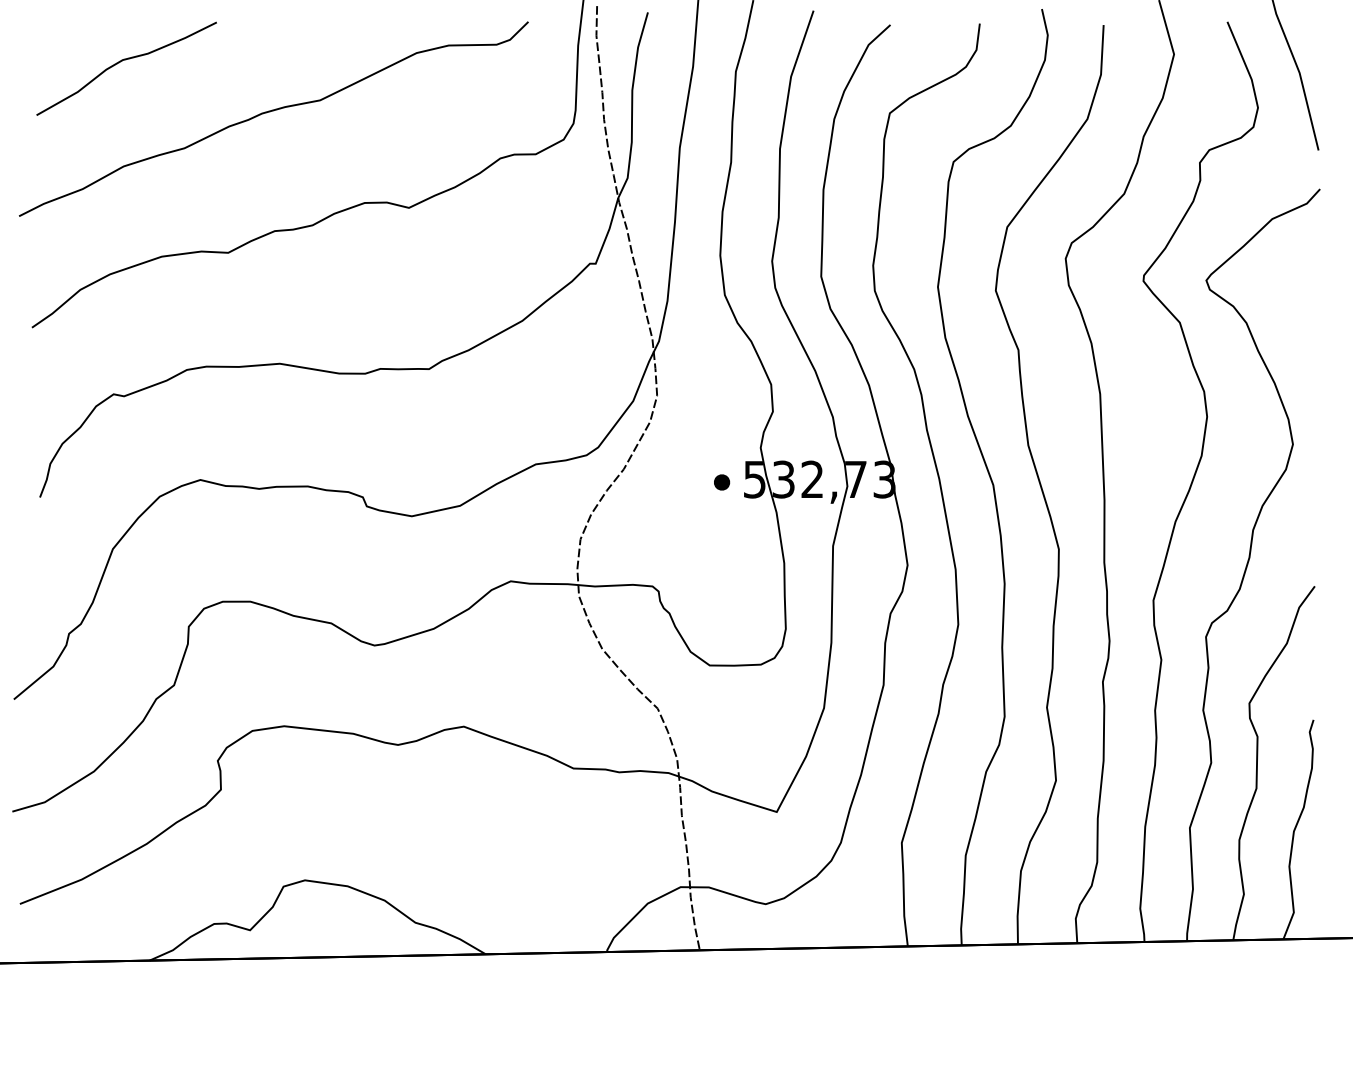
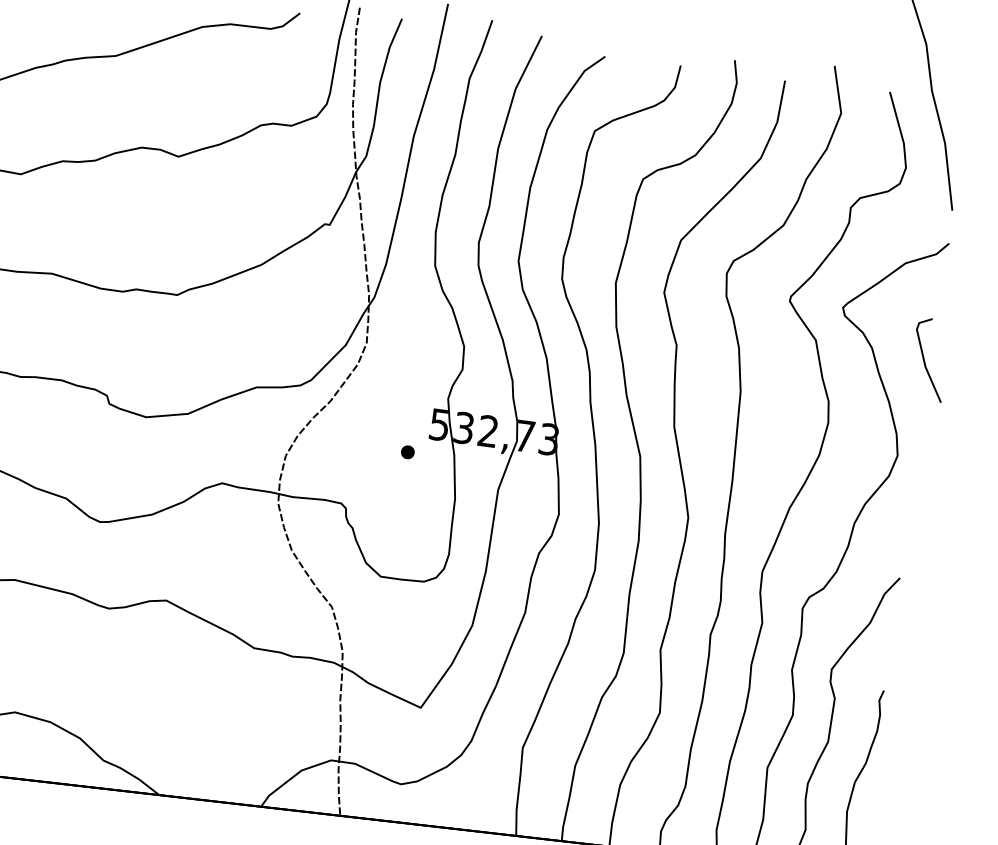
line: (1309, 327) -> (924, 359), added
part: (722, 482) -> (408, 452), moved

